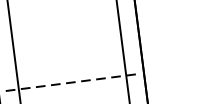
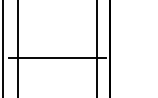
line: (72, 82) -> (57, 58), dashed -> solid

